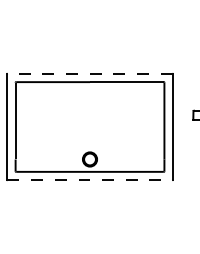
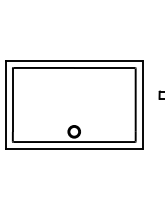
line: (89, 73) -> (73, 60), dashed -> solid
line: (90, 180) -> (74, 149), dashed -> solid

